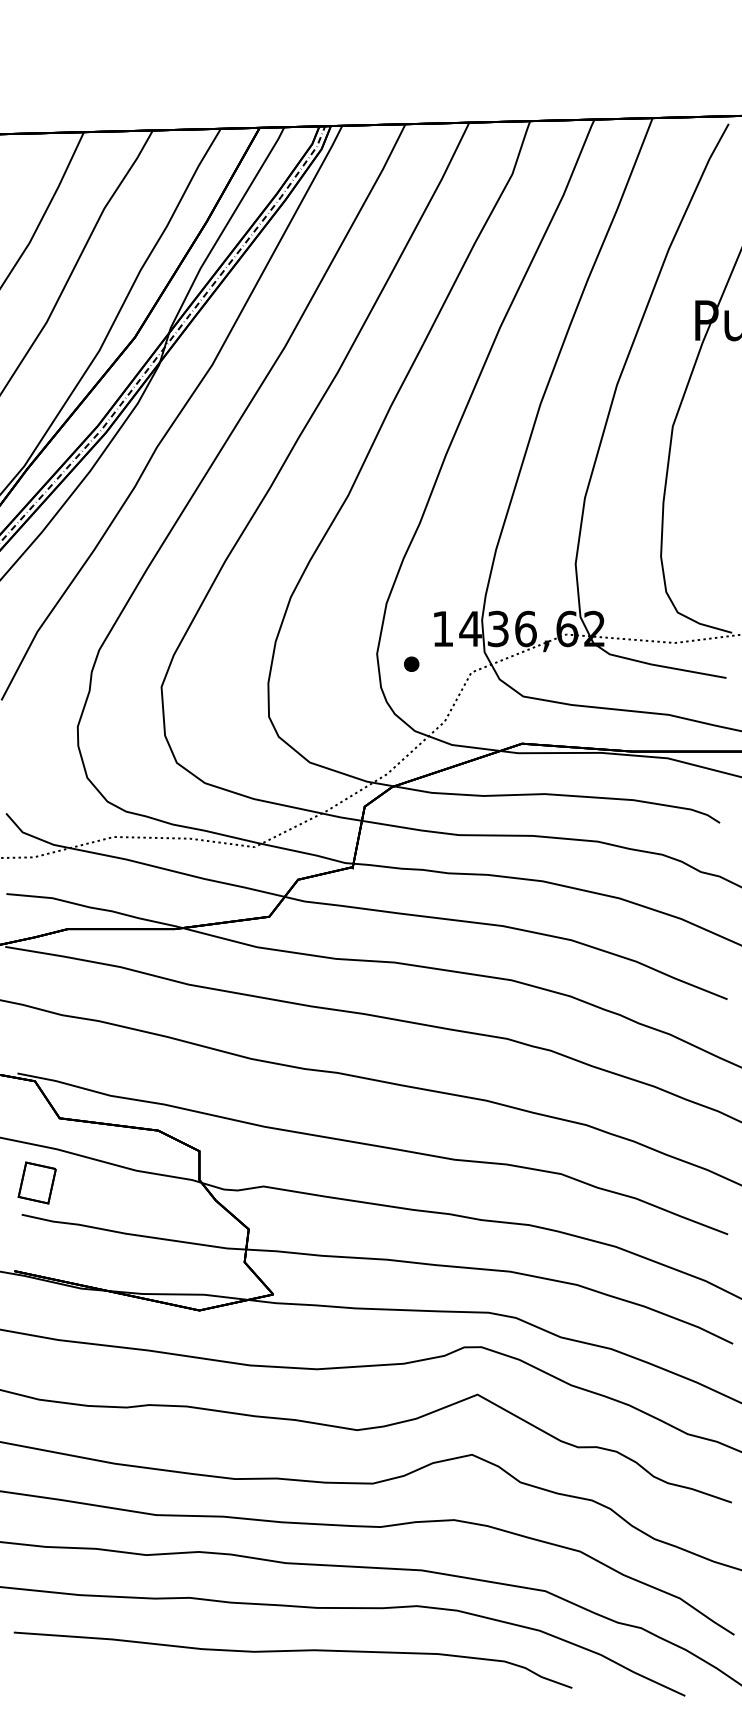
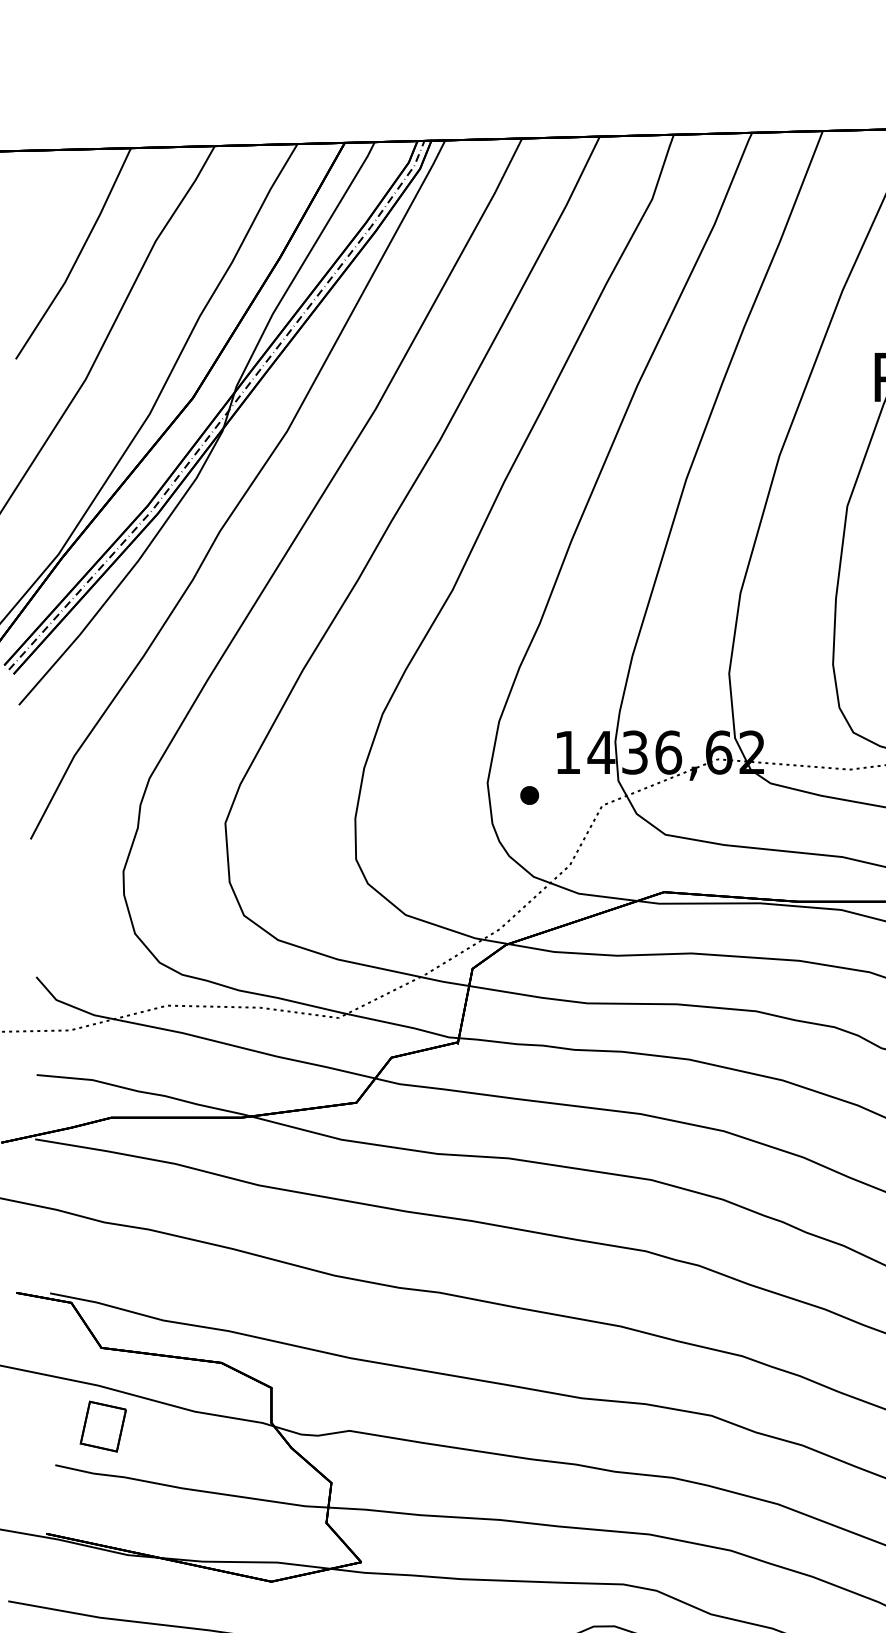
part: (36, 1182) -> (102, 1425), moved

